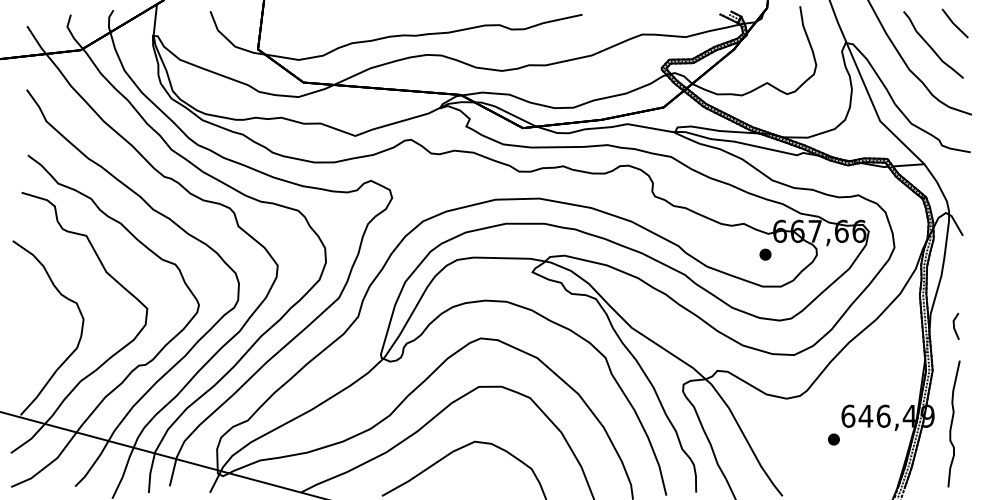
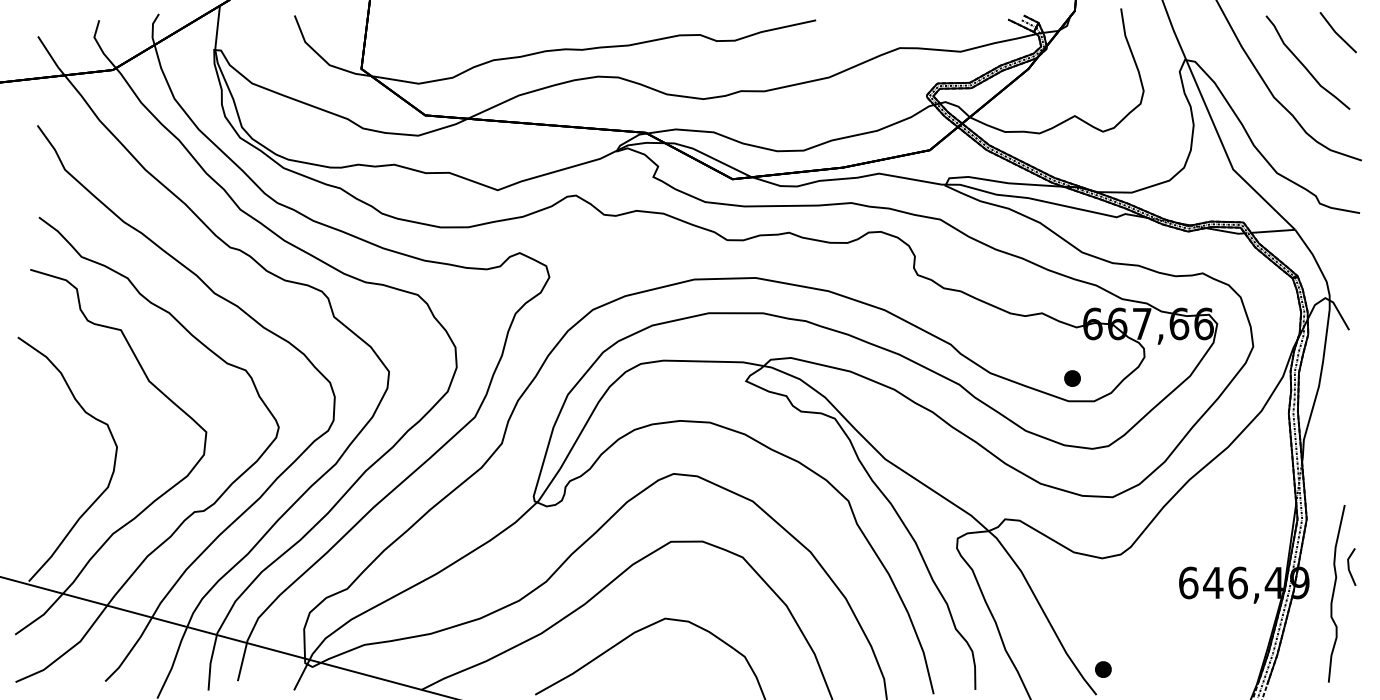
part: (765, 254) -> (1072, 378), moved
line: (954, 326) -> (1349, 566), moved
part: (834, 439) -> (1103, 669), moved

